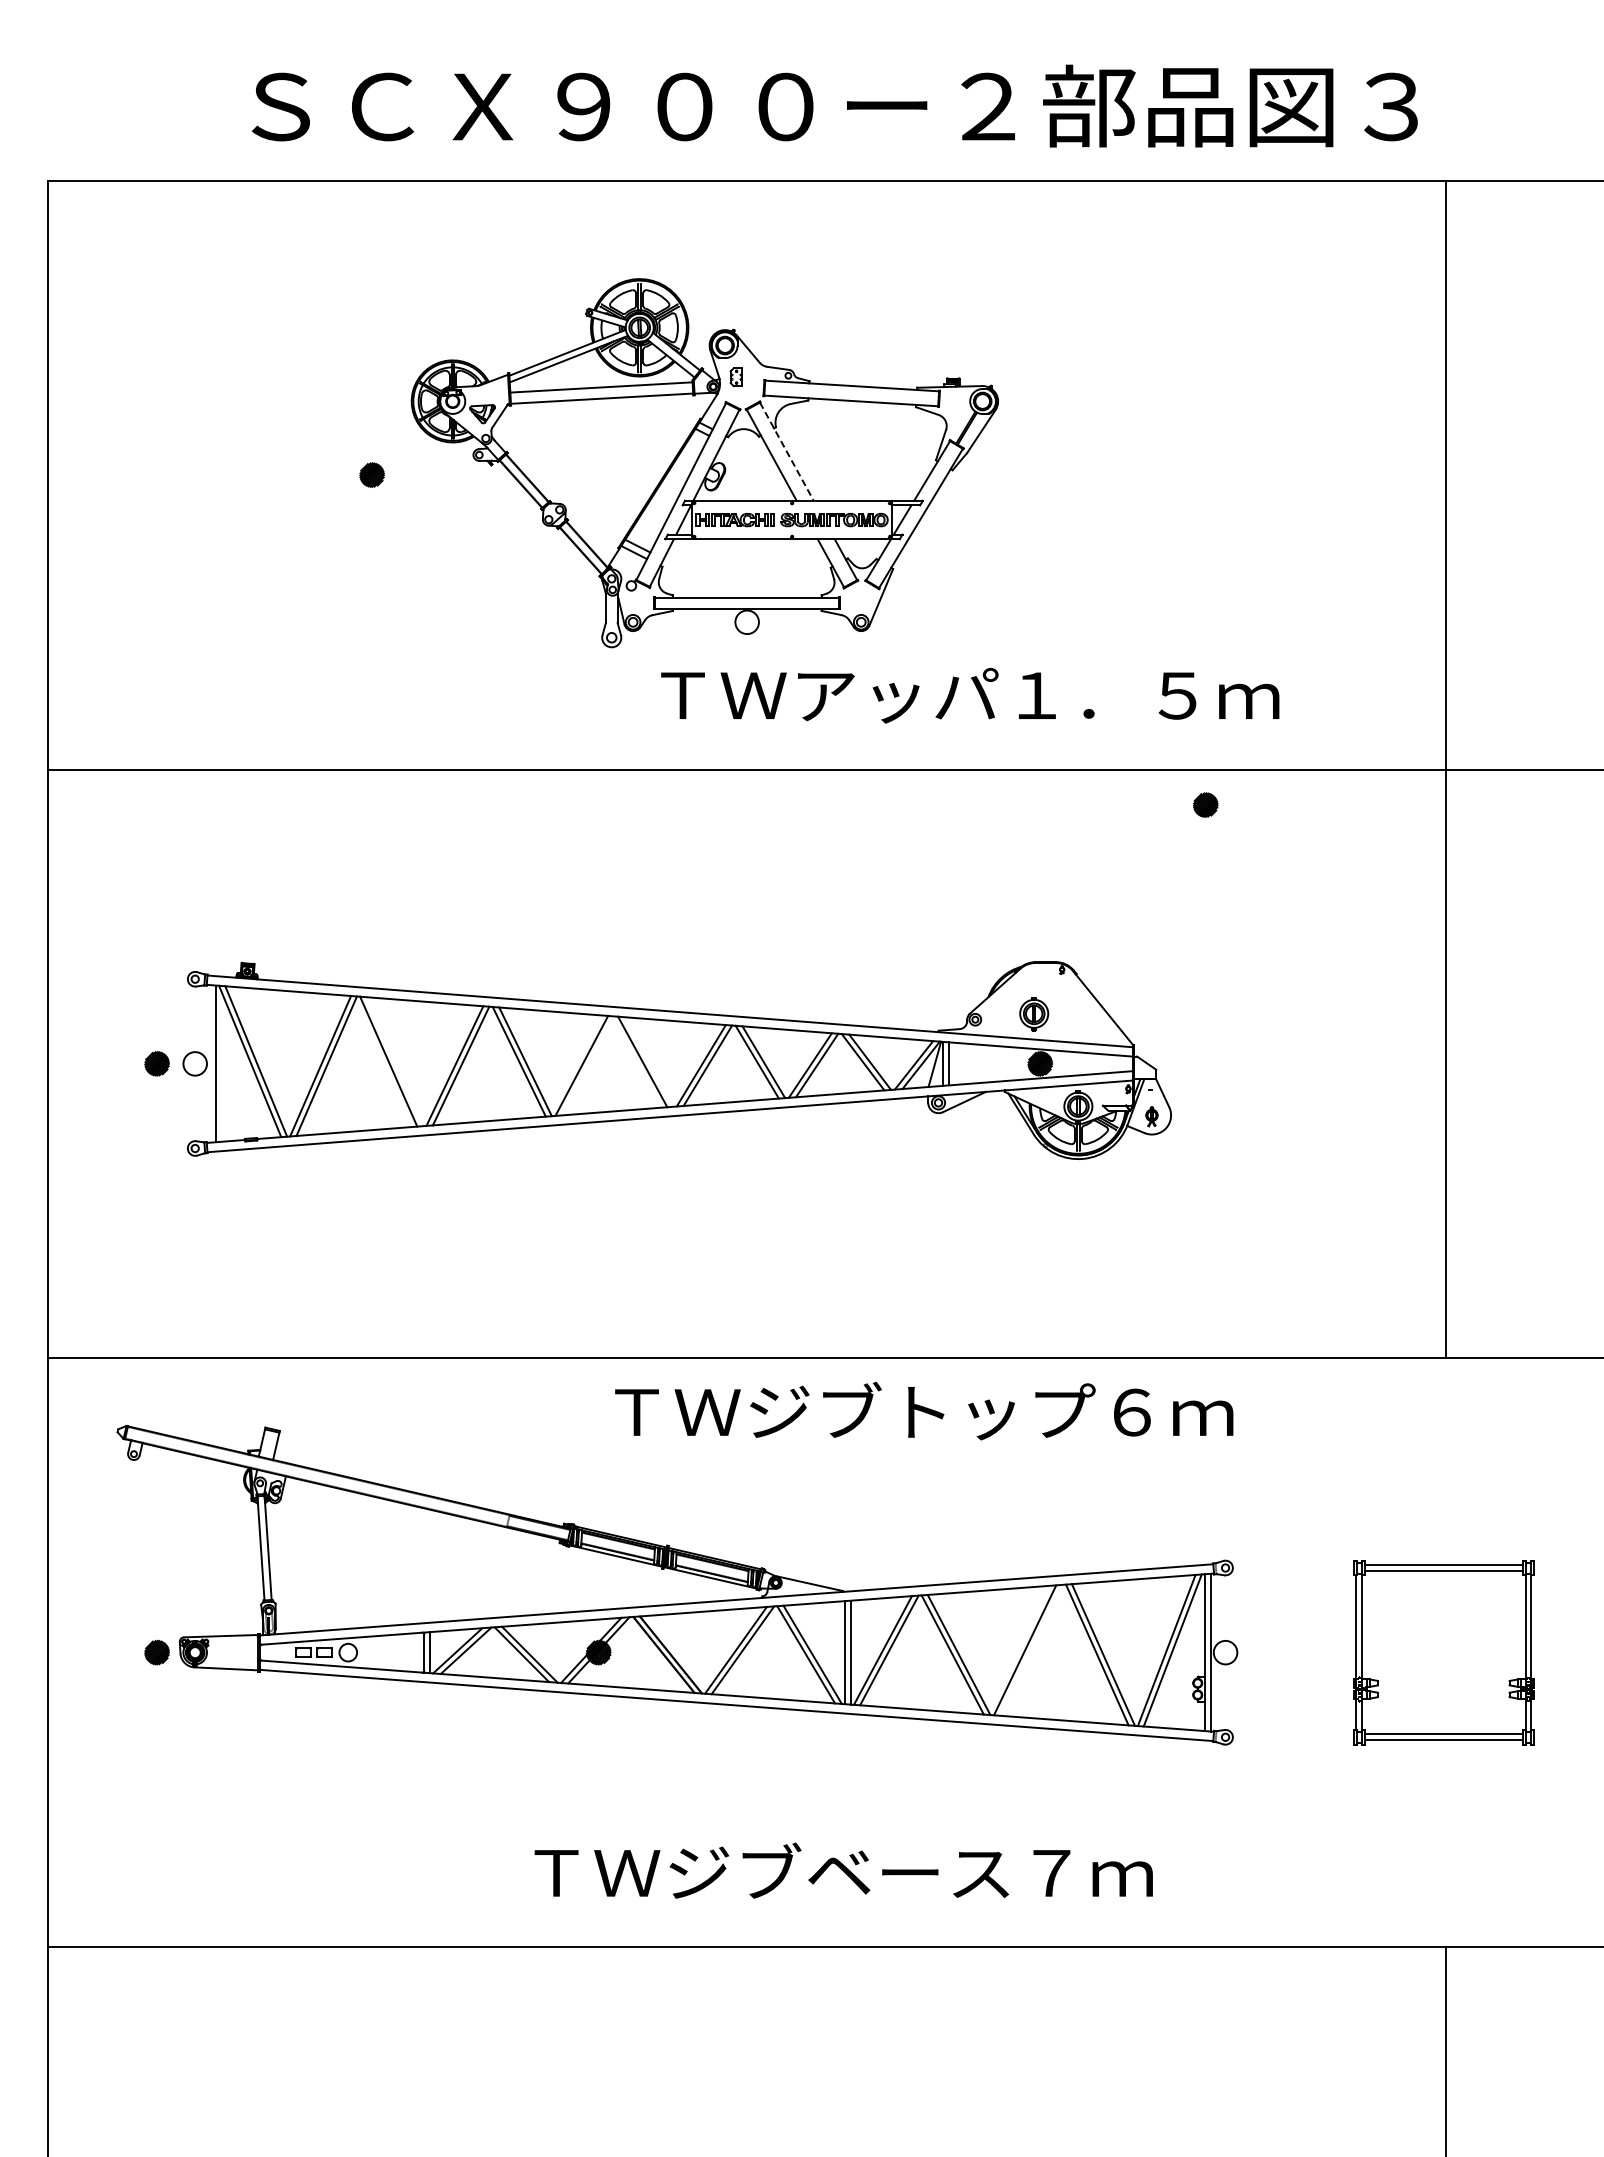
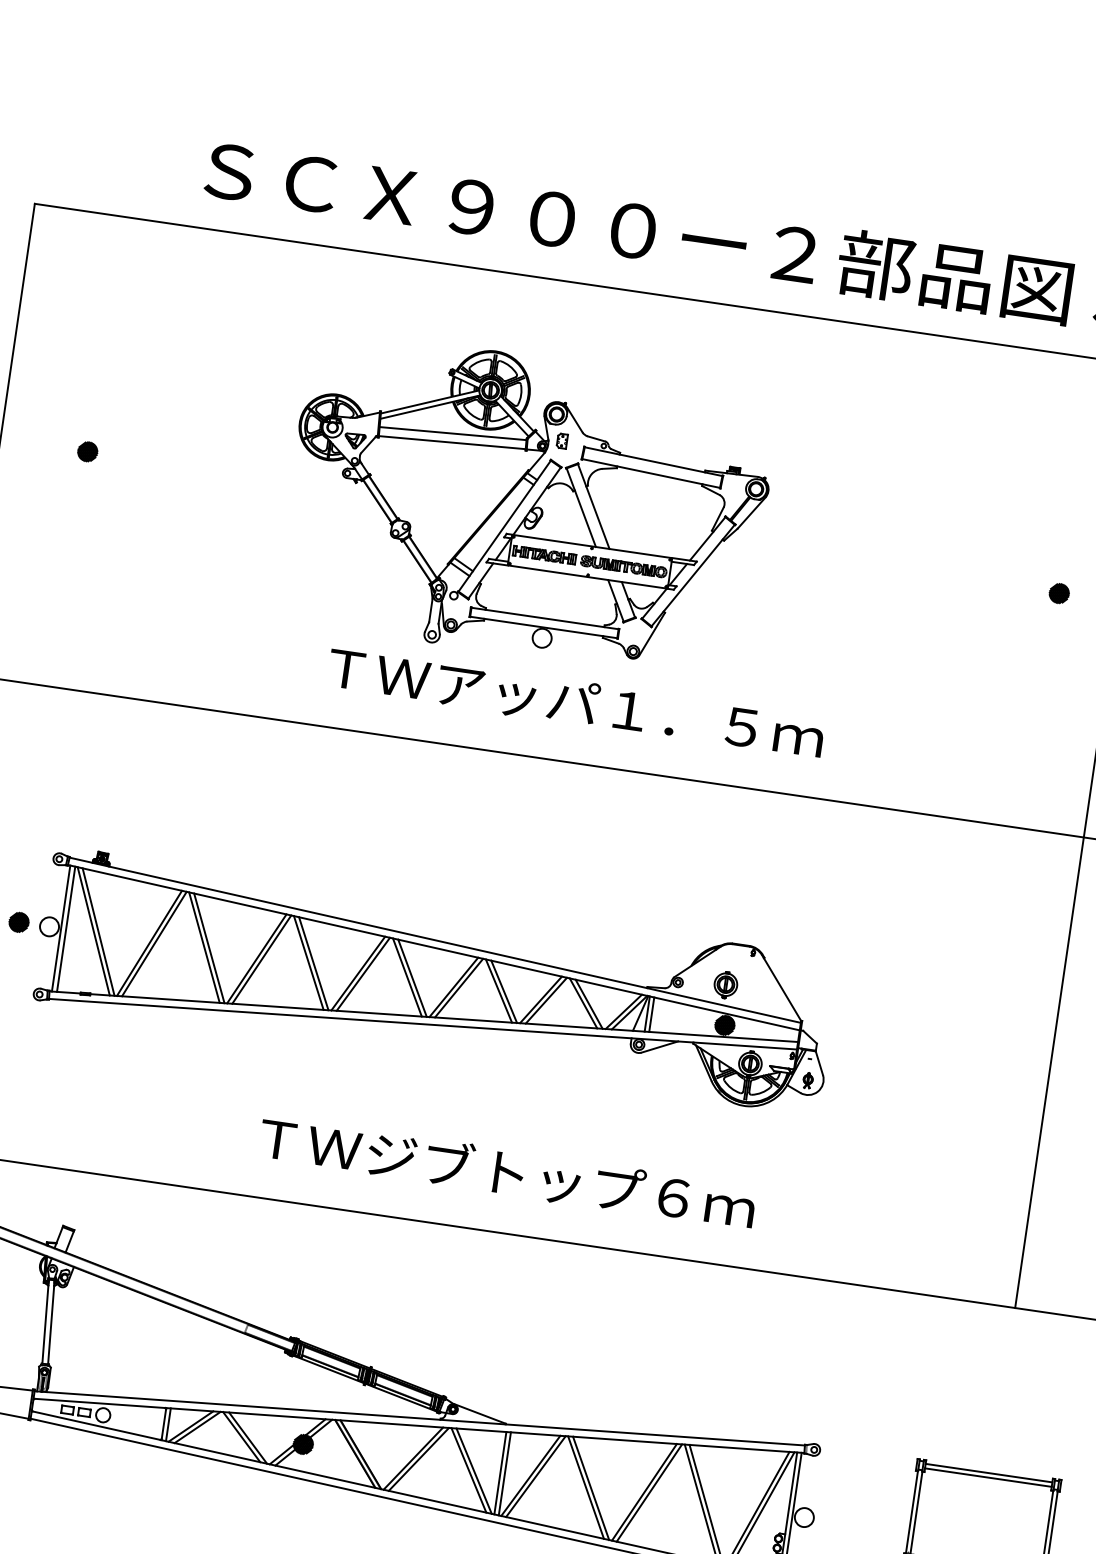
line: (787, 452) -> (594, 507), dashed -> solid
part: (371, 474) -> (87, 451), moved
text: (970, 695) -> (576, 703), moved
part: (1205, 804) -> (1059, 593), moved
line: (394, 1061) -> (209, 948), added
line: (648, 1061) -> (412, 977), added
line: (209, 1063) -> (60, 928), added
line: (588, 1065) -> (363, 974), added
text: (924, 1410) -> (507, 1172), moved
line: (1031, 1649) -> (649, 1492), added

